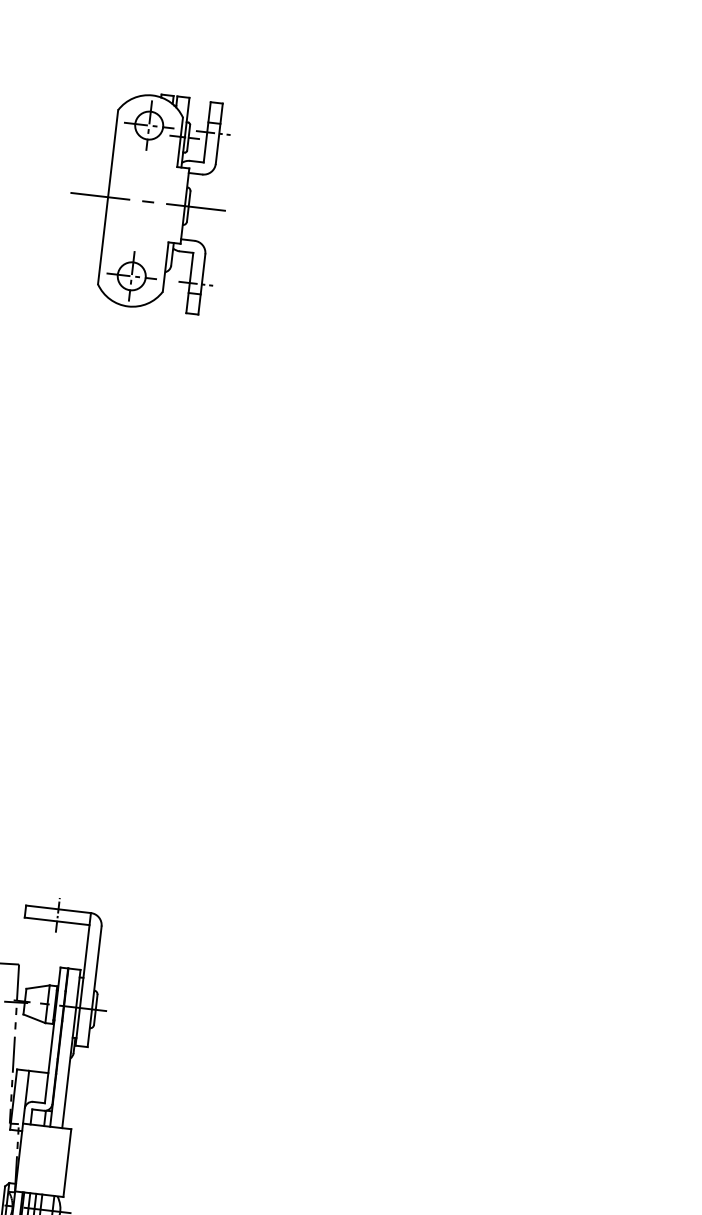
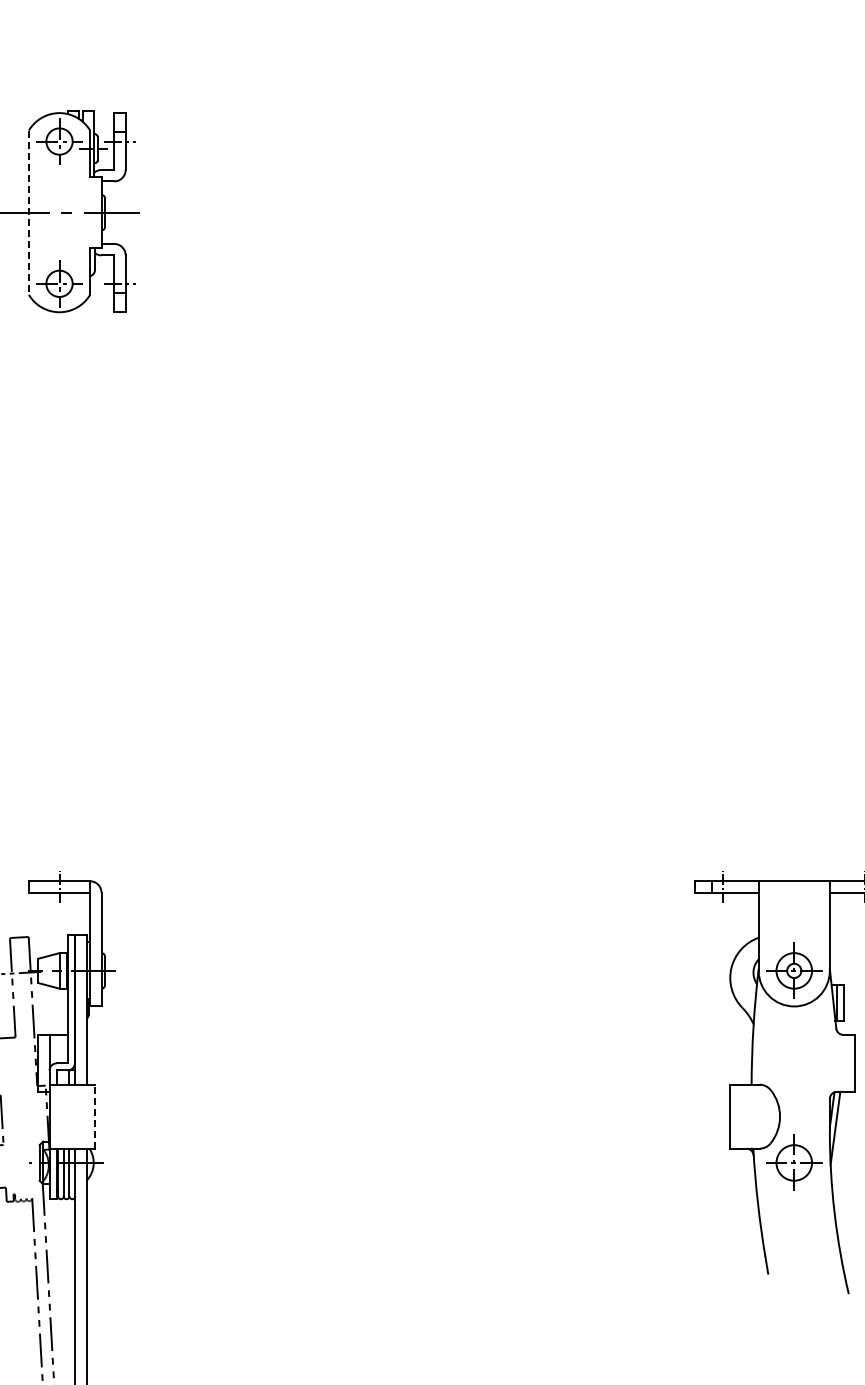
line: (107, 198) -> (28, 213), solid -> dashed
line: (67, 1162) -> (95, 1116), solid -> dashed

